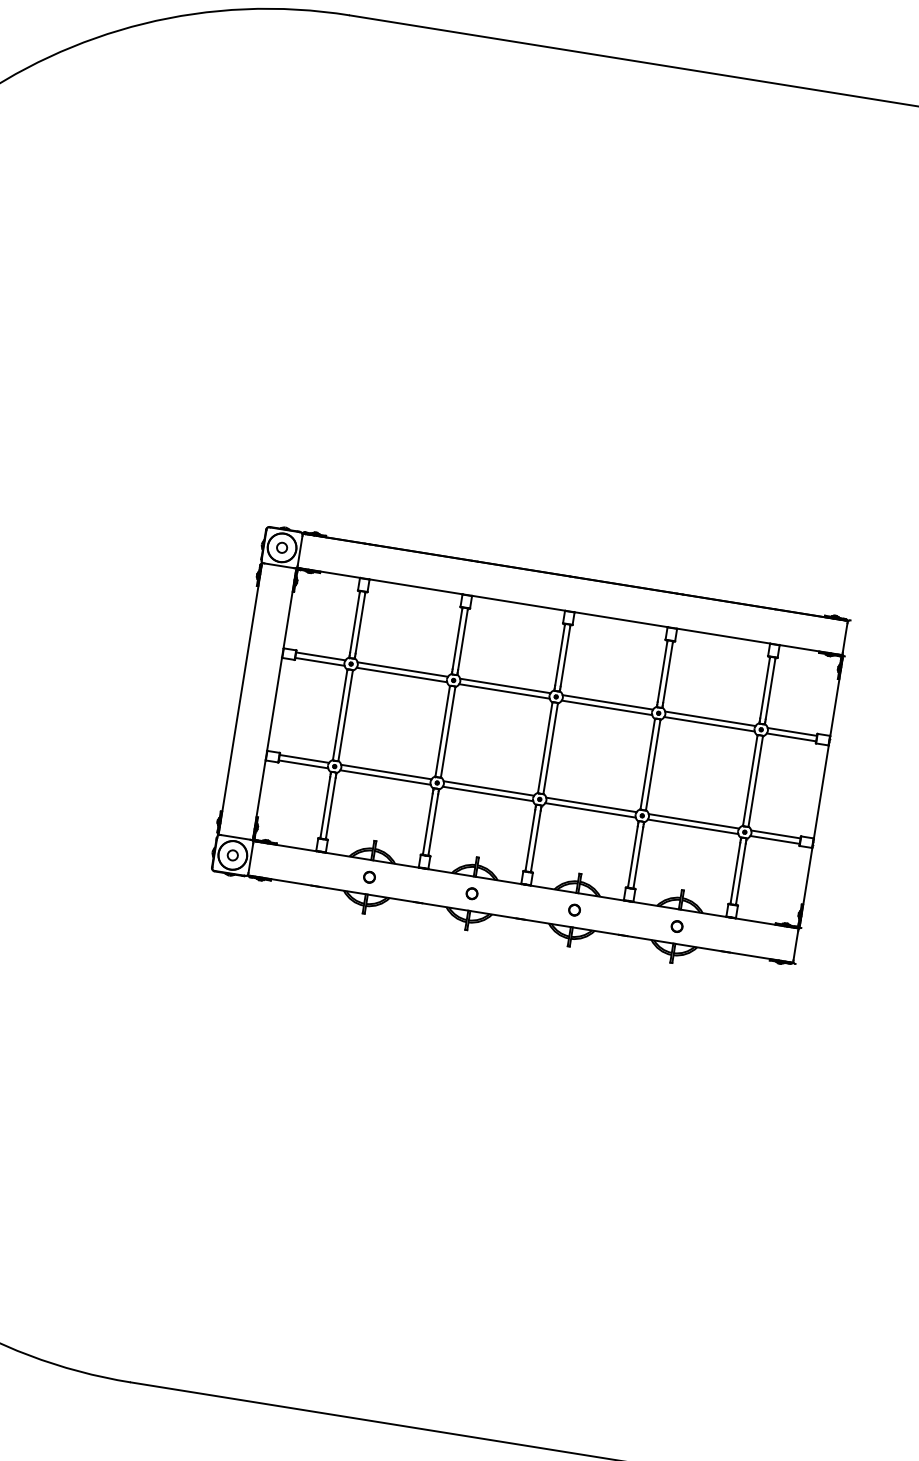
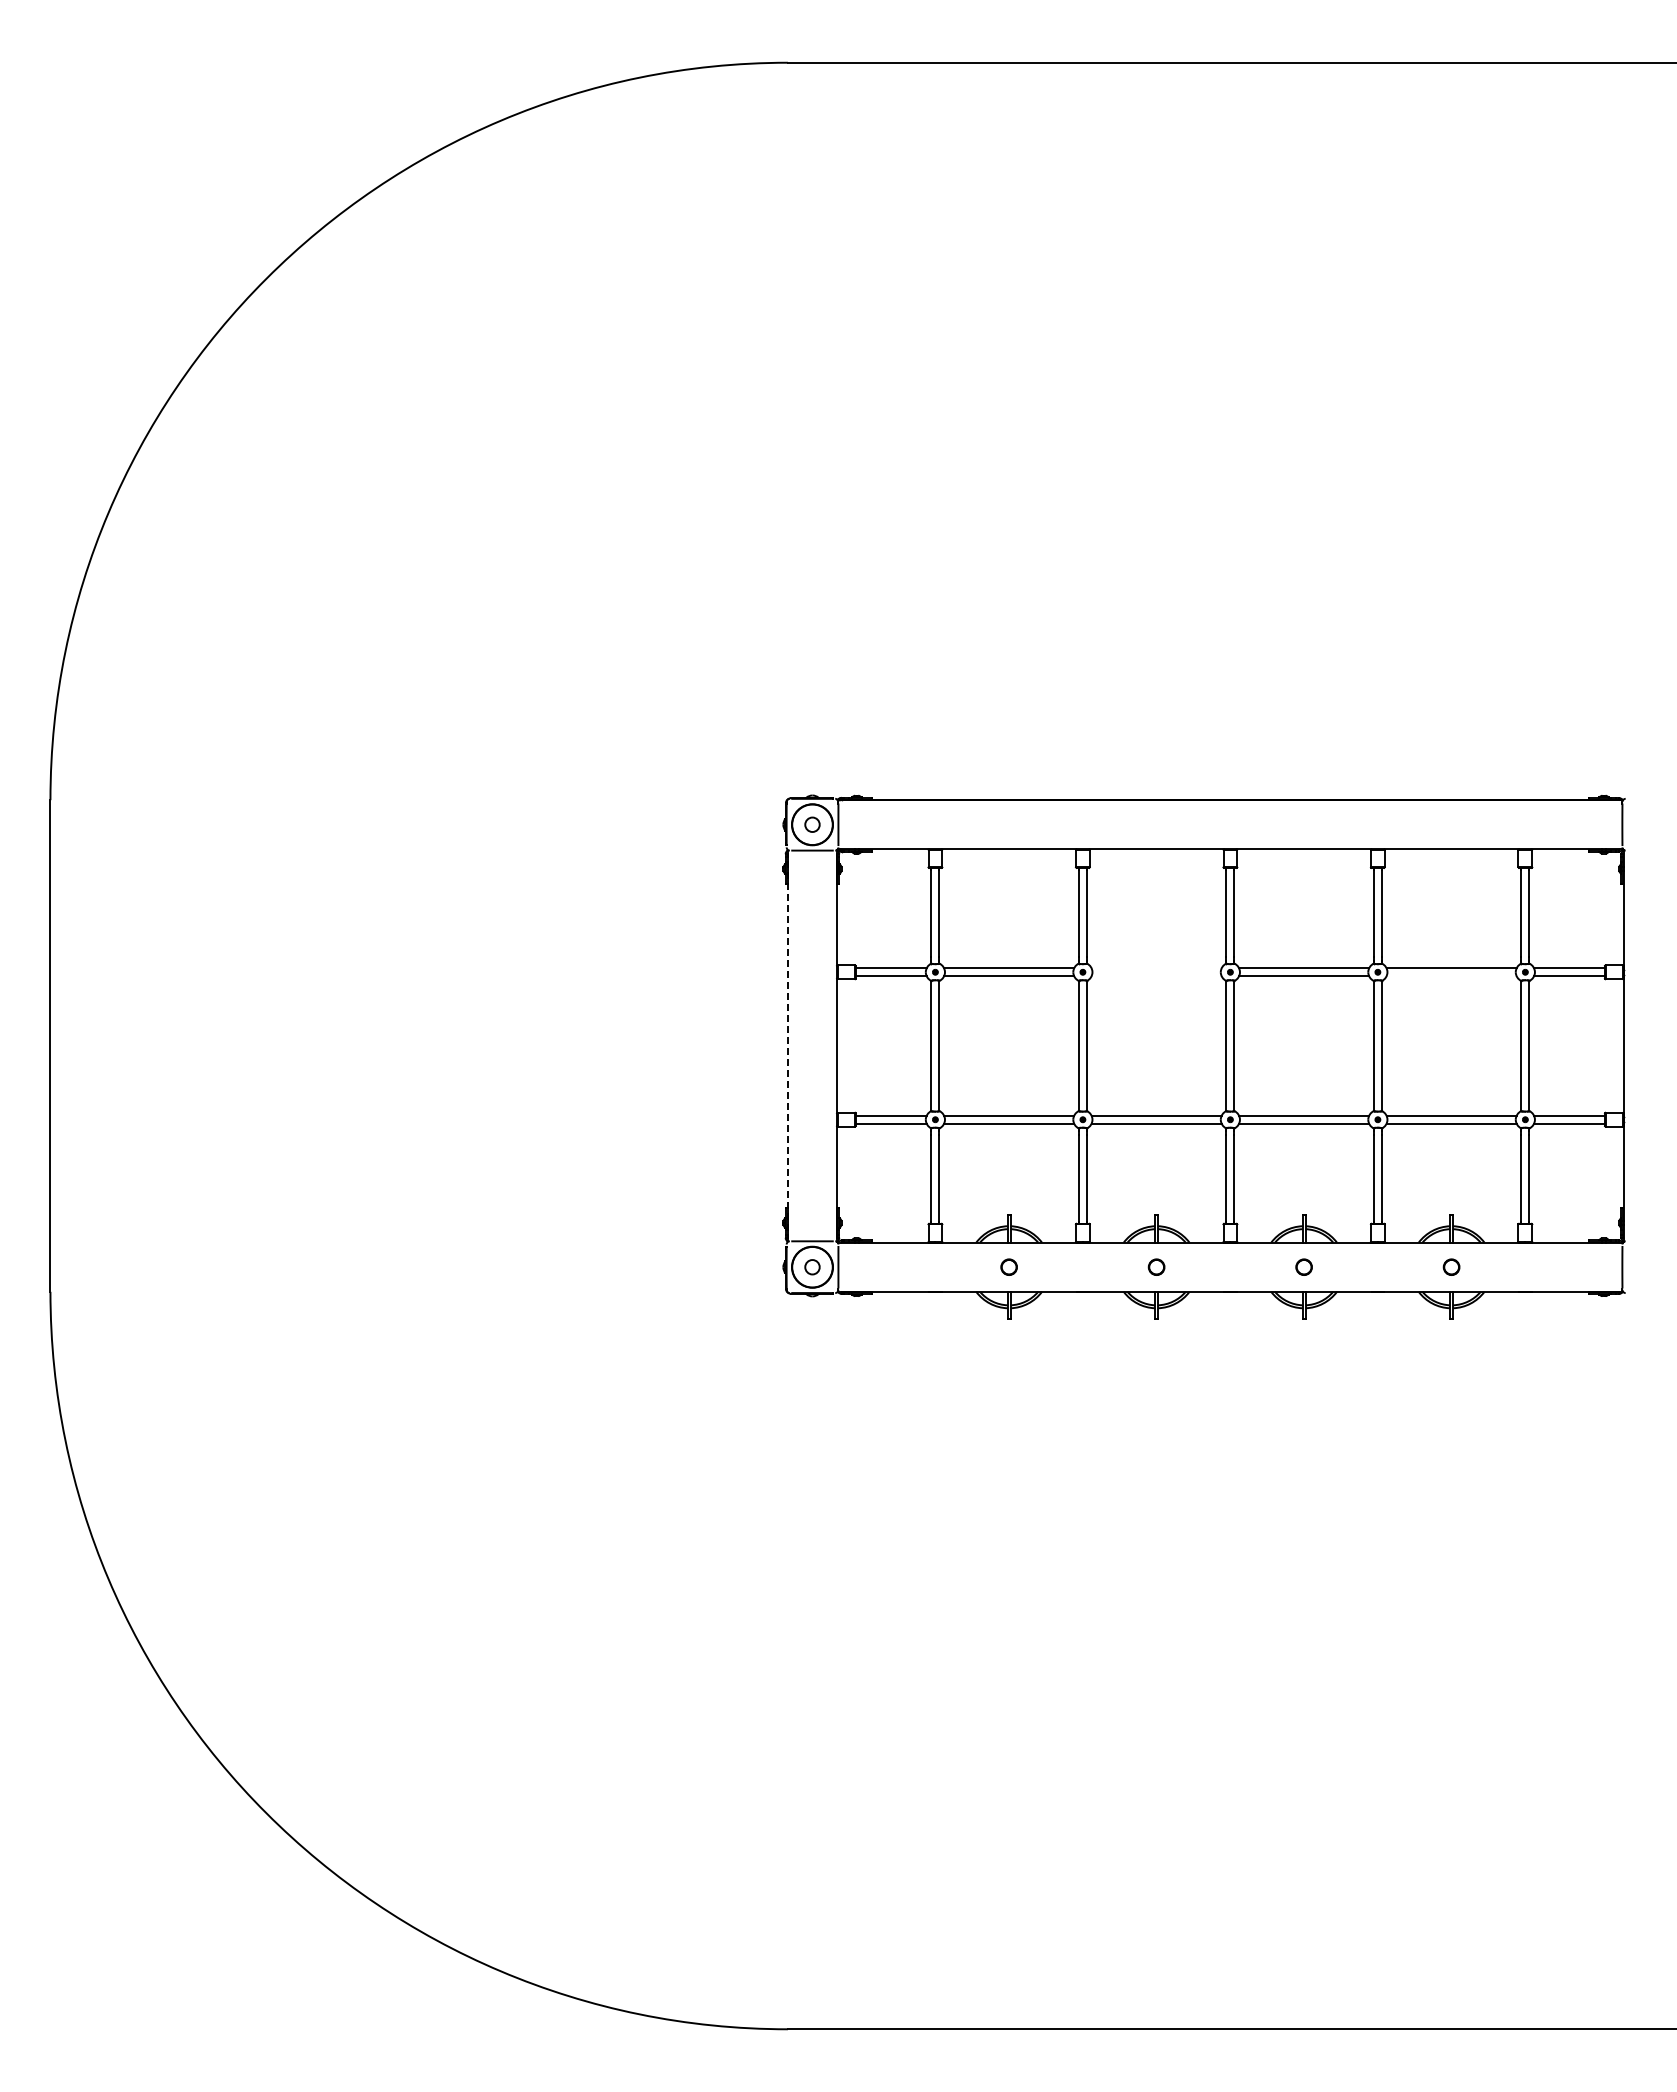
line: (505, 686) -> (1156, 968), removed
line: (504, 691) -> (1156, 976), removed
line: (240, 699) -> (787, 1046), solid -> dashed
line: (709, 724) -> (1451, 976), removed

